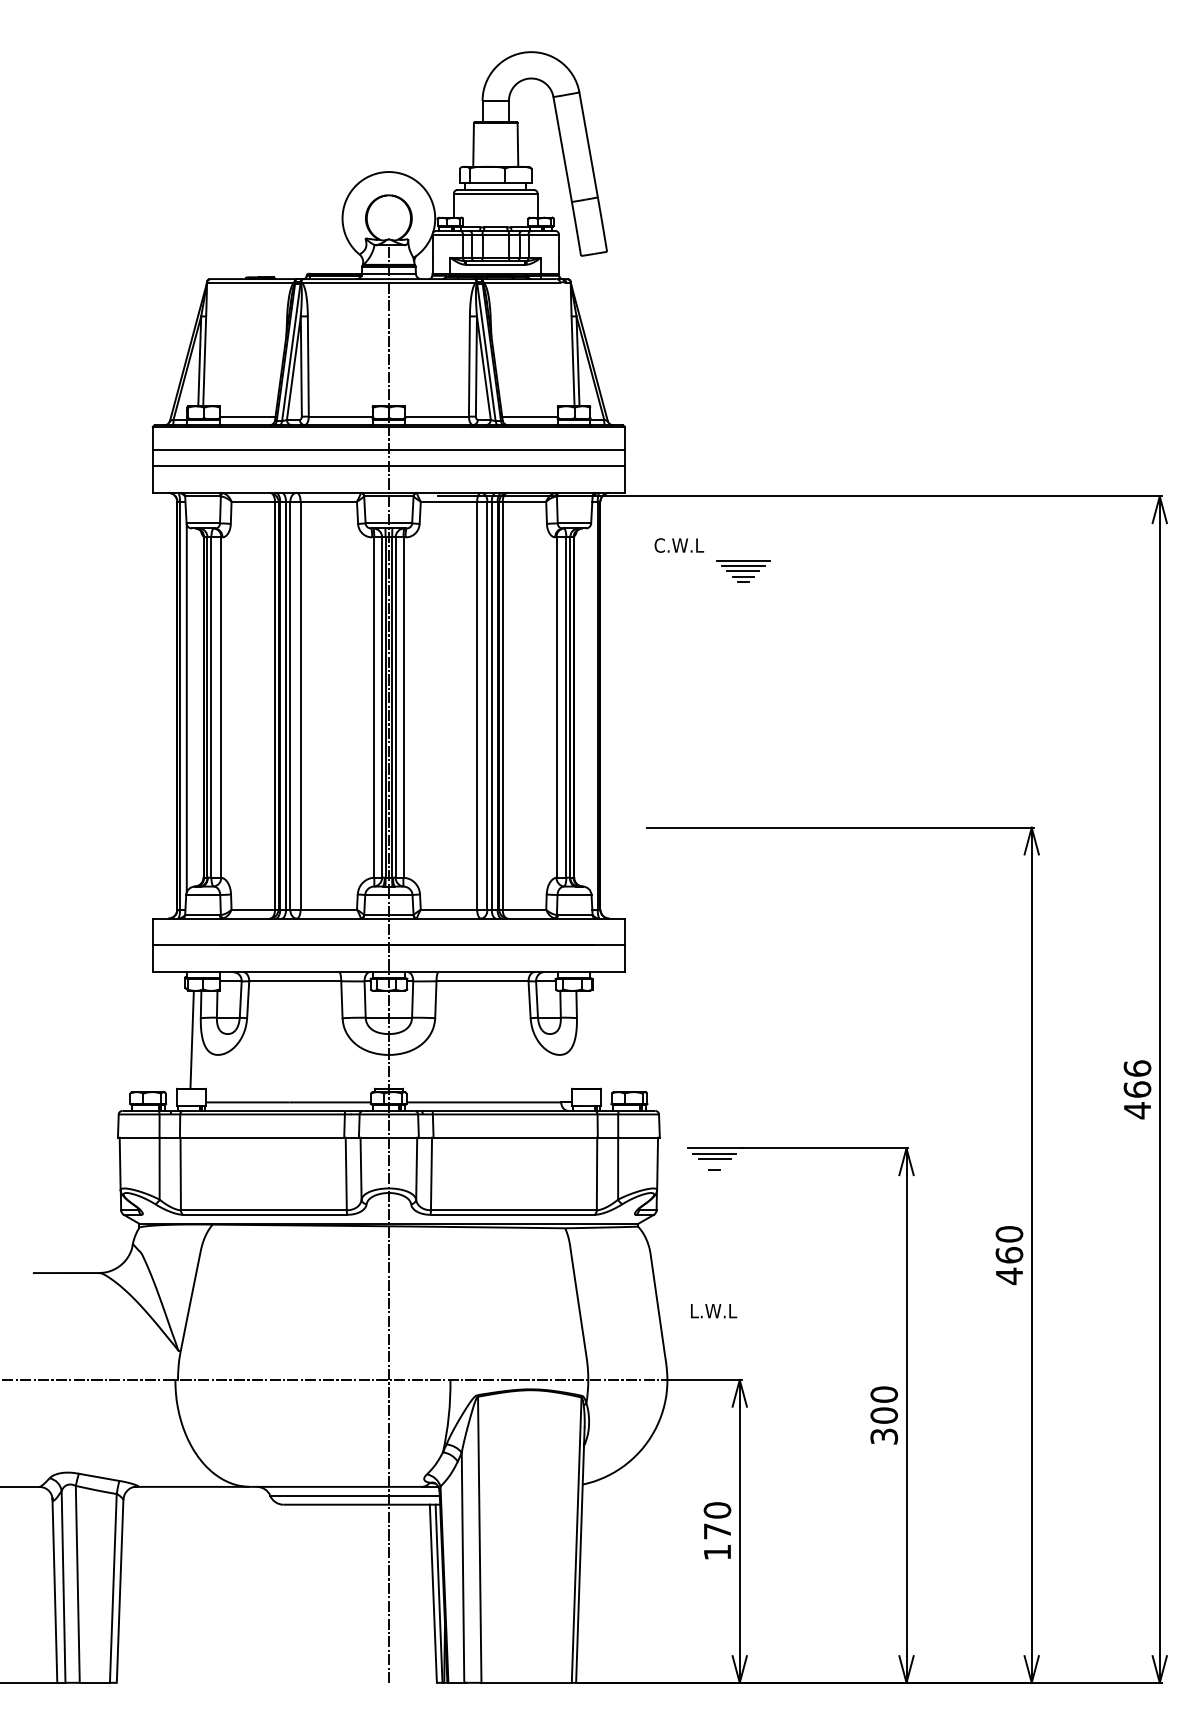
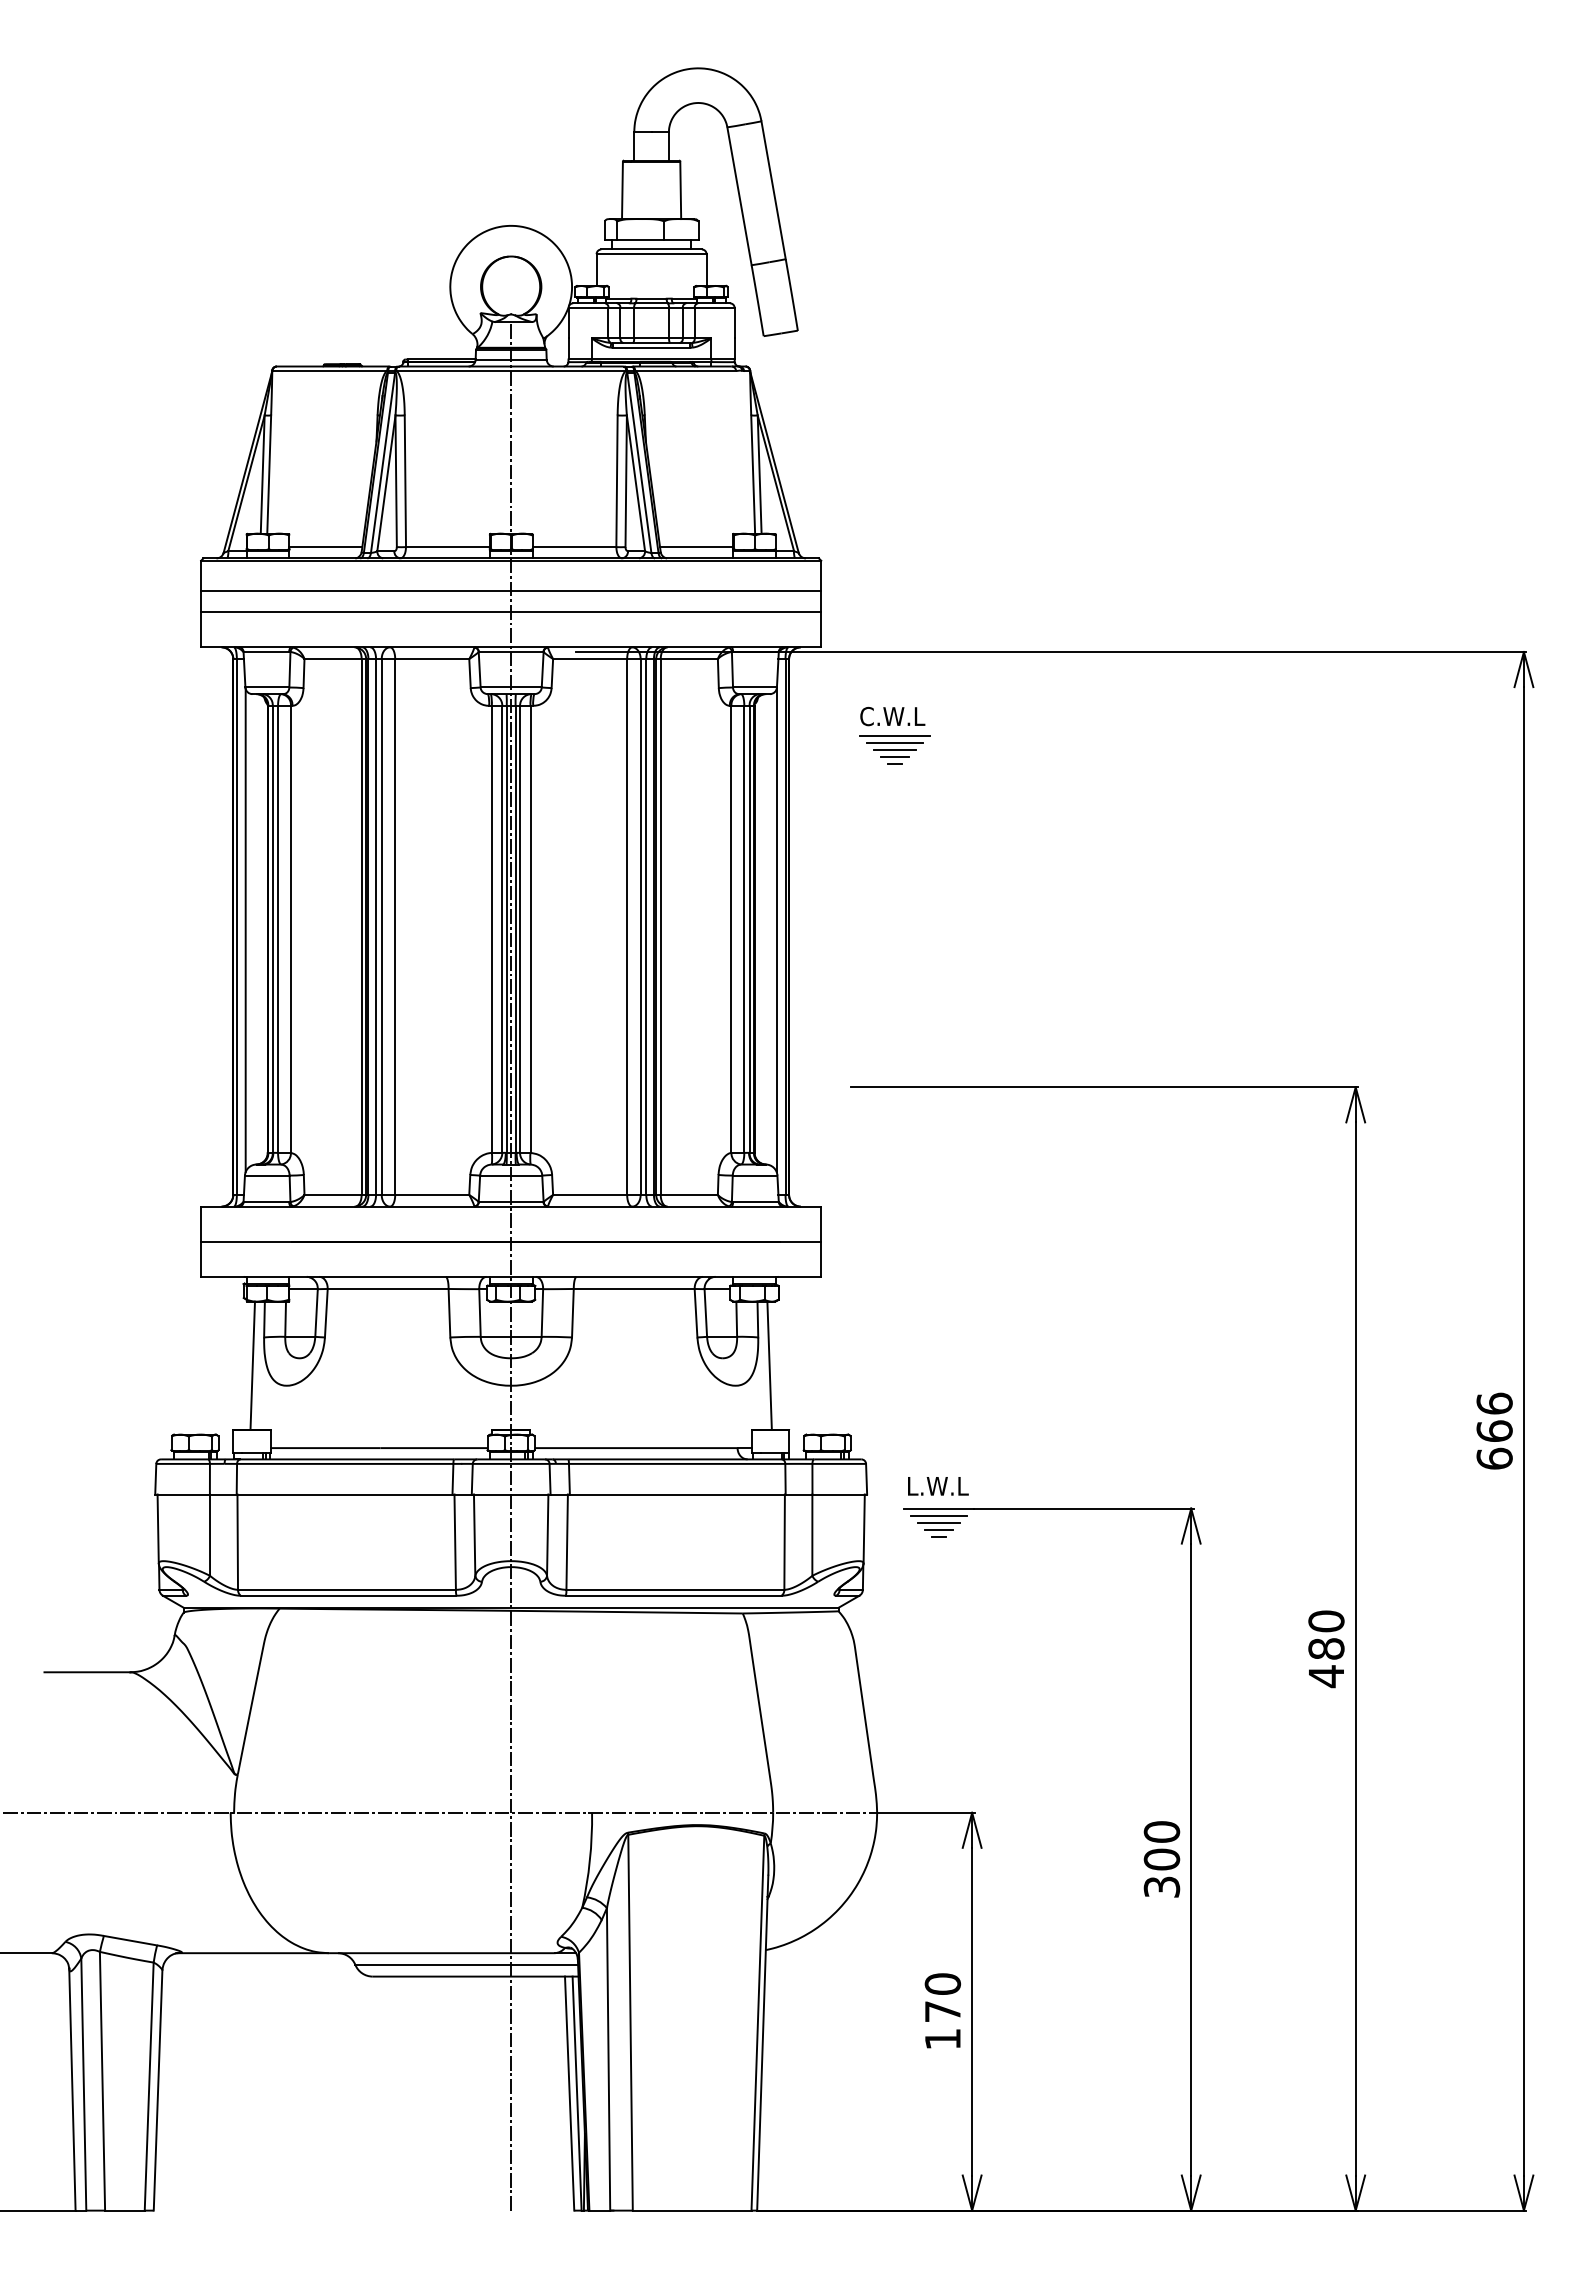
part: (743, 570) -> (894, 749), moved
line: (590, 708) -> (776, 930), added
line: (585, 1039) -> (769, 1365), added
text: (1137, 1110) -> (1494, 1458), 466 -> 666
line: (714, 1164) -> (939, 1529), added
text: (1009, 1254) -> (1326, 1648), 460 -> 480
text: (714, 1311) -> (938, 1486), moved

